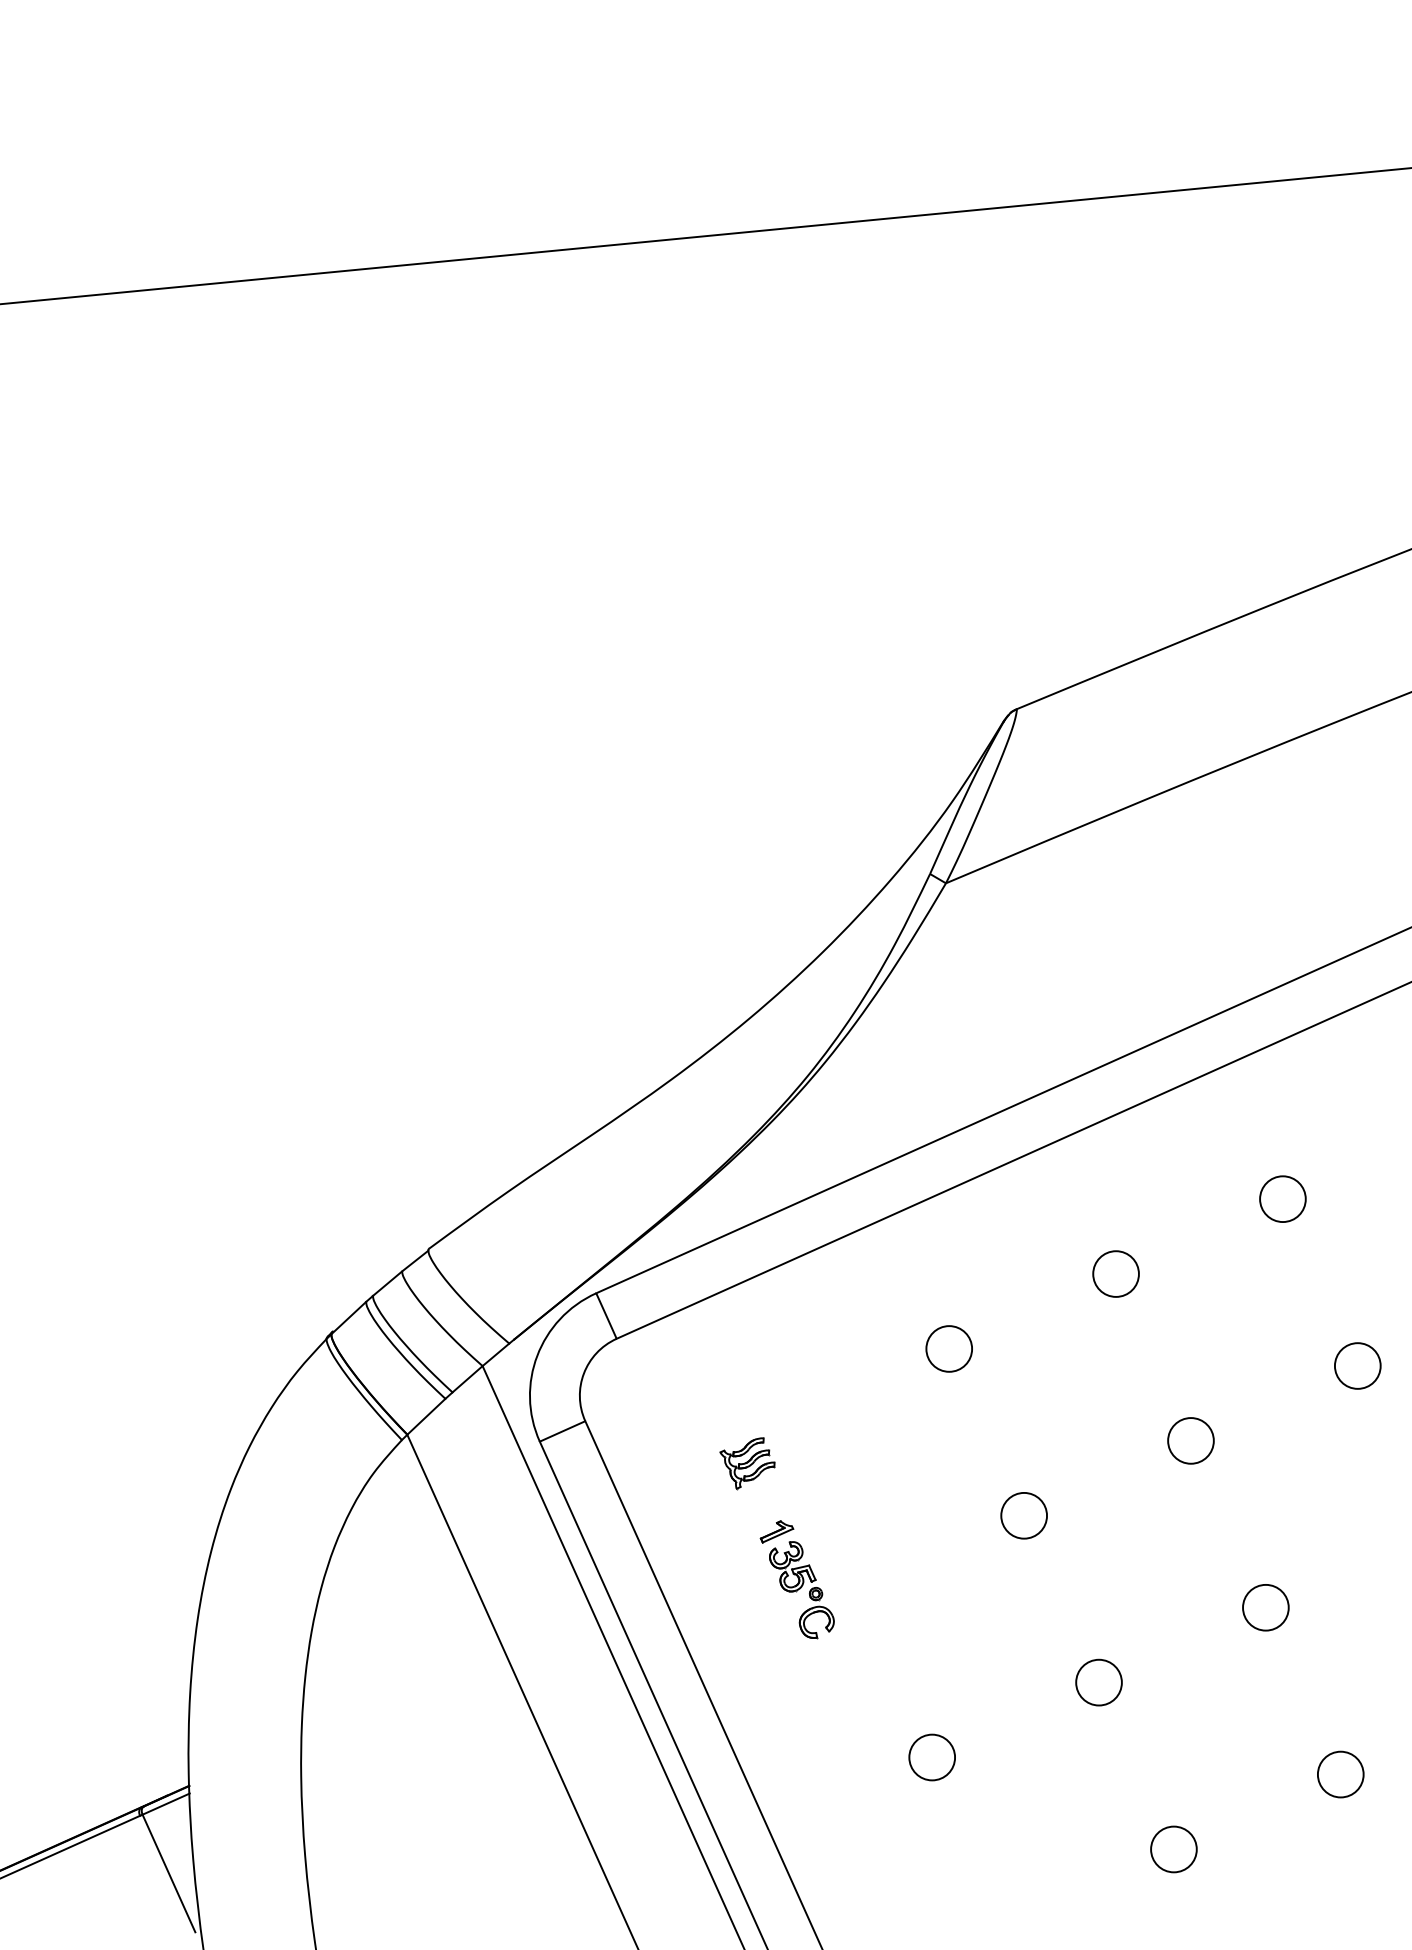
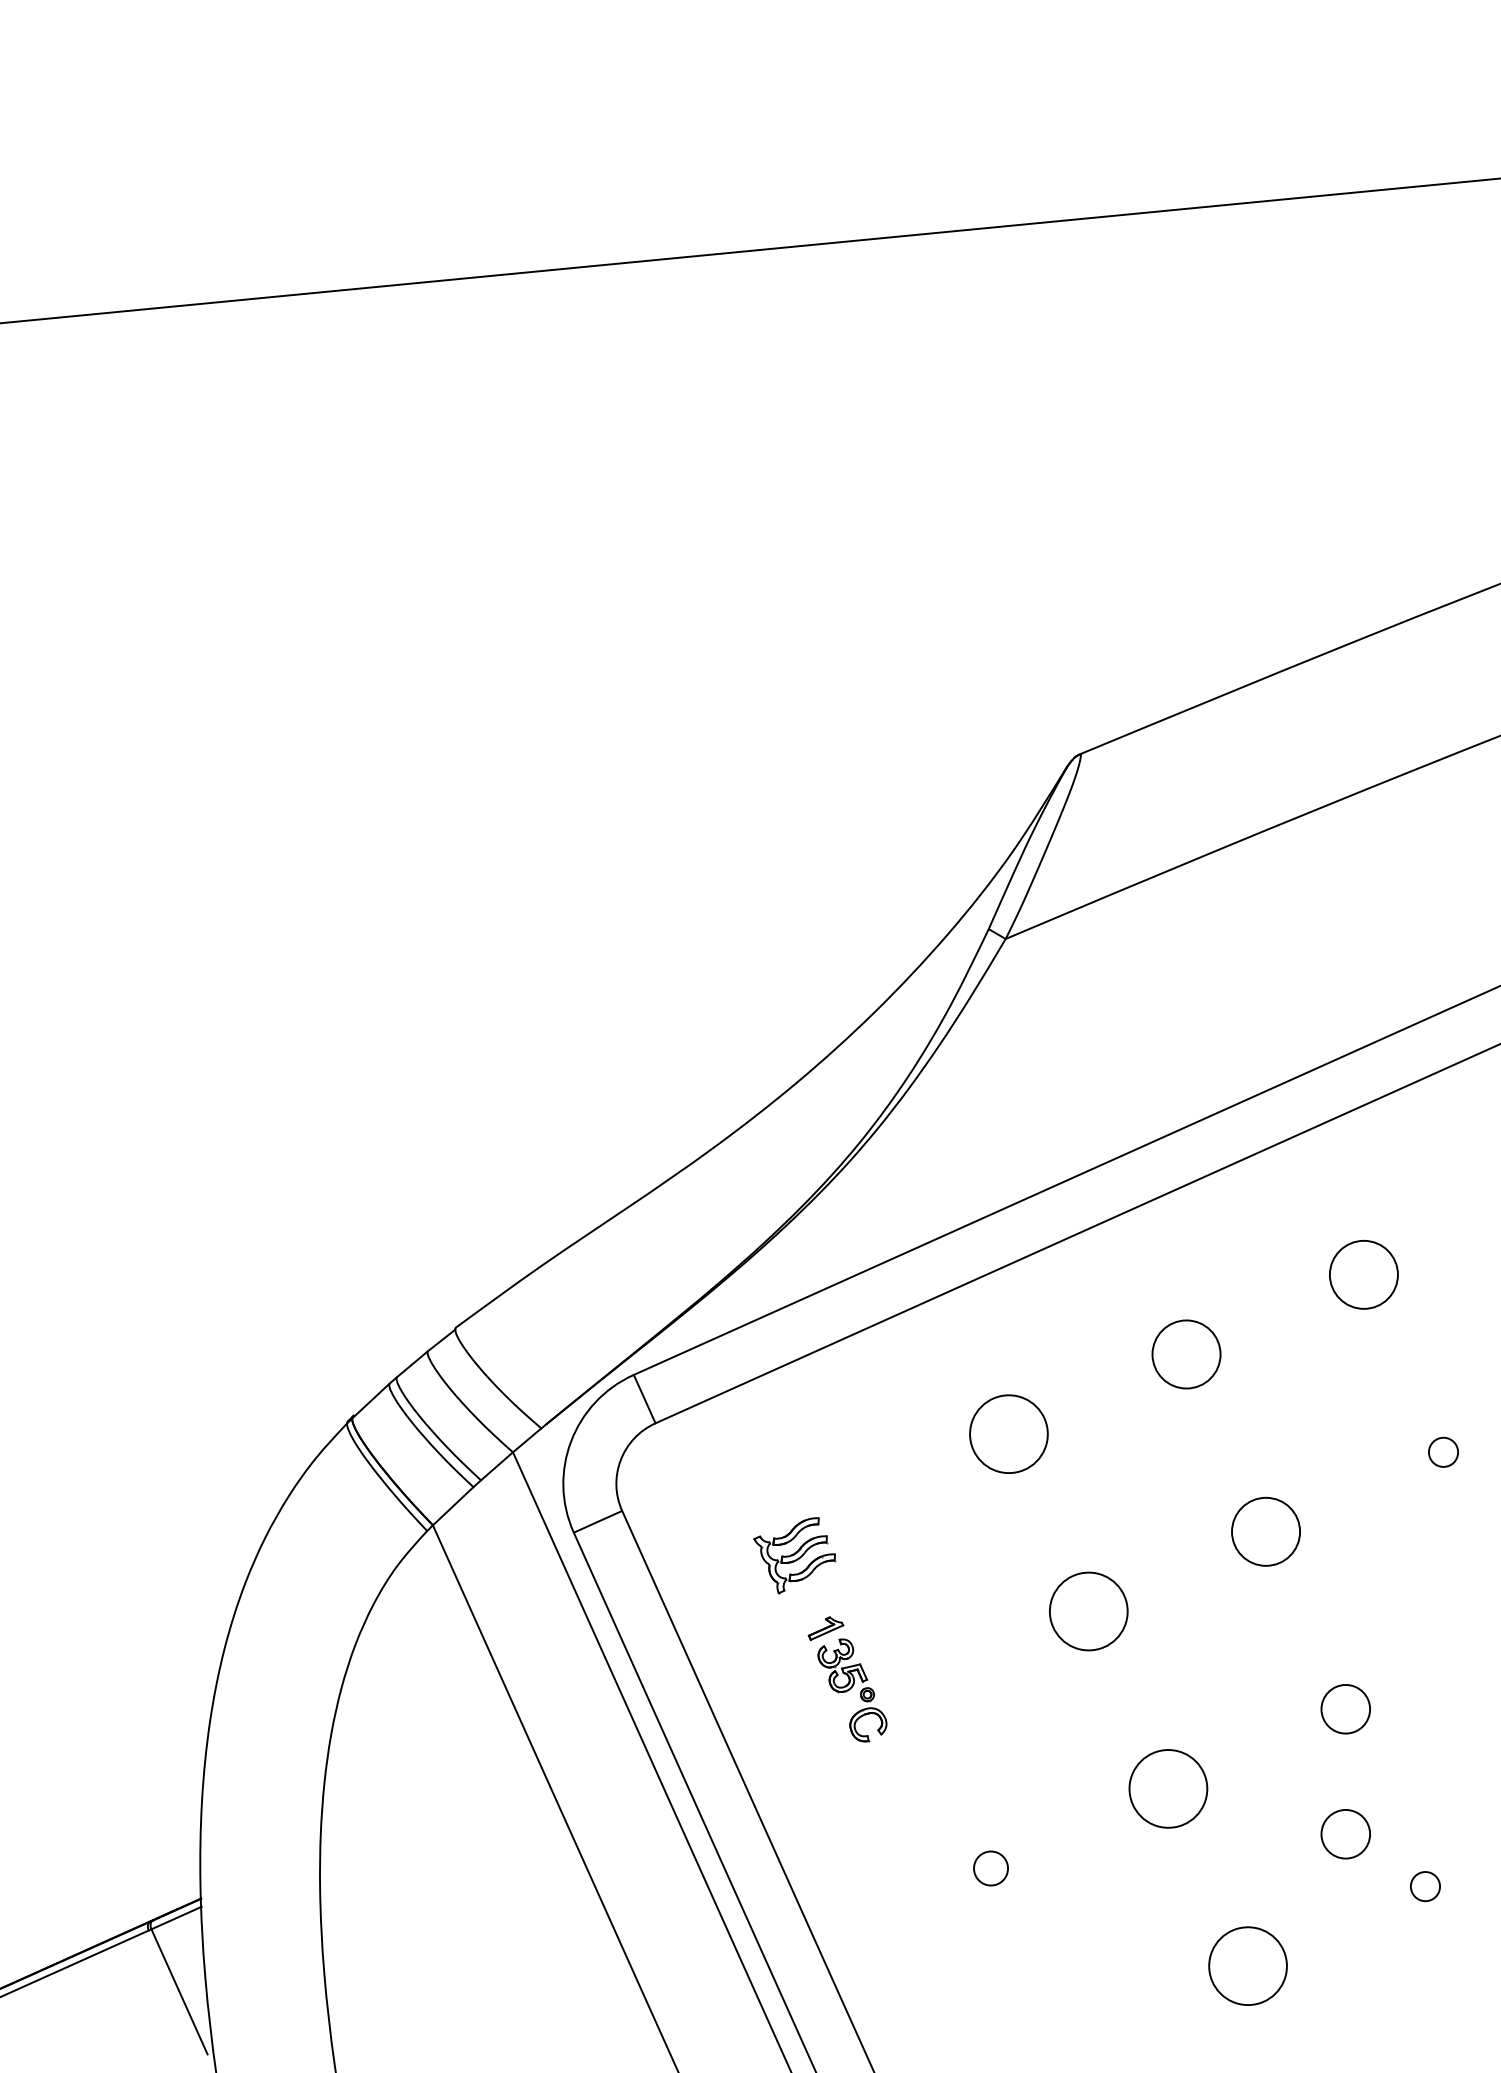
circle: (1282, 1198) -> (1363, 1274), size x1.4
circle: (1116, 1274) -> (1186, 1354), size x1.4
circle: (949, 1348) -> (1009, 1433), size x1.6
circle: (1357, 1366) -> (1443, 1452), size x0.6
circle: (1191, 1440) -> (1266, 1531), size x1.4
part: (747, 1464) -> (794, 1556), size x1.4
circle: (1023, 1515) -> (1088, 1611), size x1.6
circle: (1099, 1682) -> (1168, 1788), size x1.6
circle: (1265, 1725) -> (1345, 1834), added
circle: (931, 1757) -> (990, 1868), size x0.7
circle: (1340, 1774) -> (1425, 1886), size x0.6
circle: (1173, 1849) -> (1247, 1966), size x1.6

